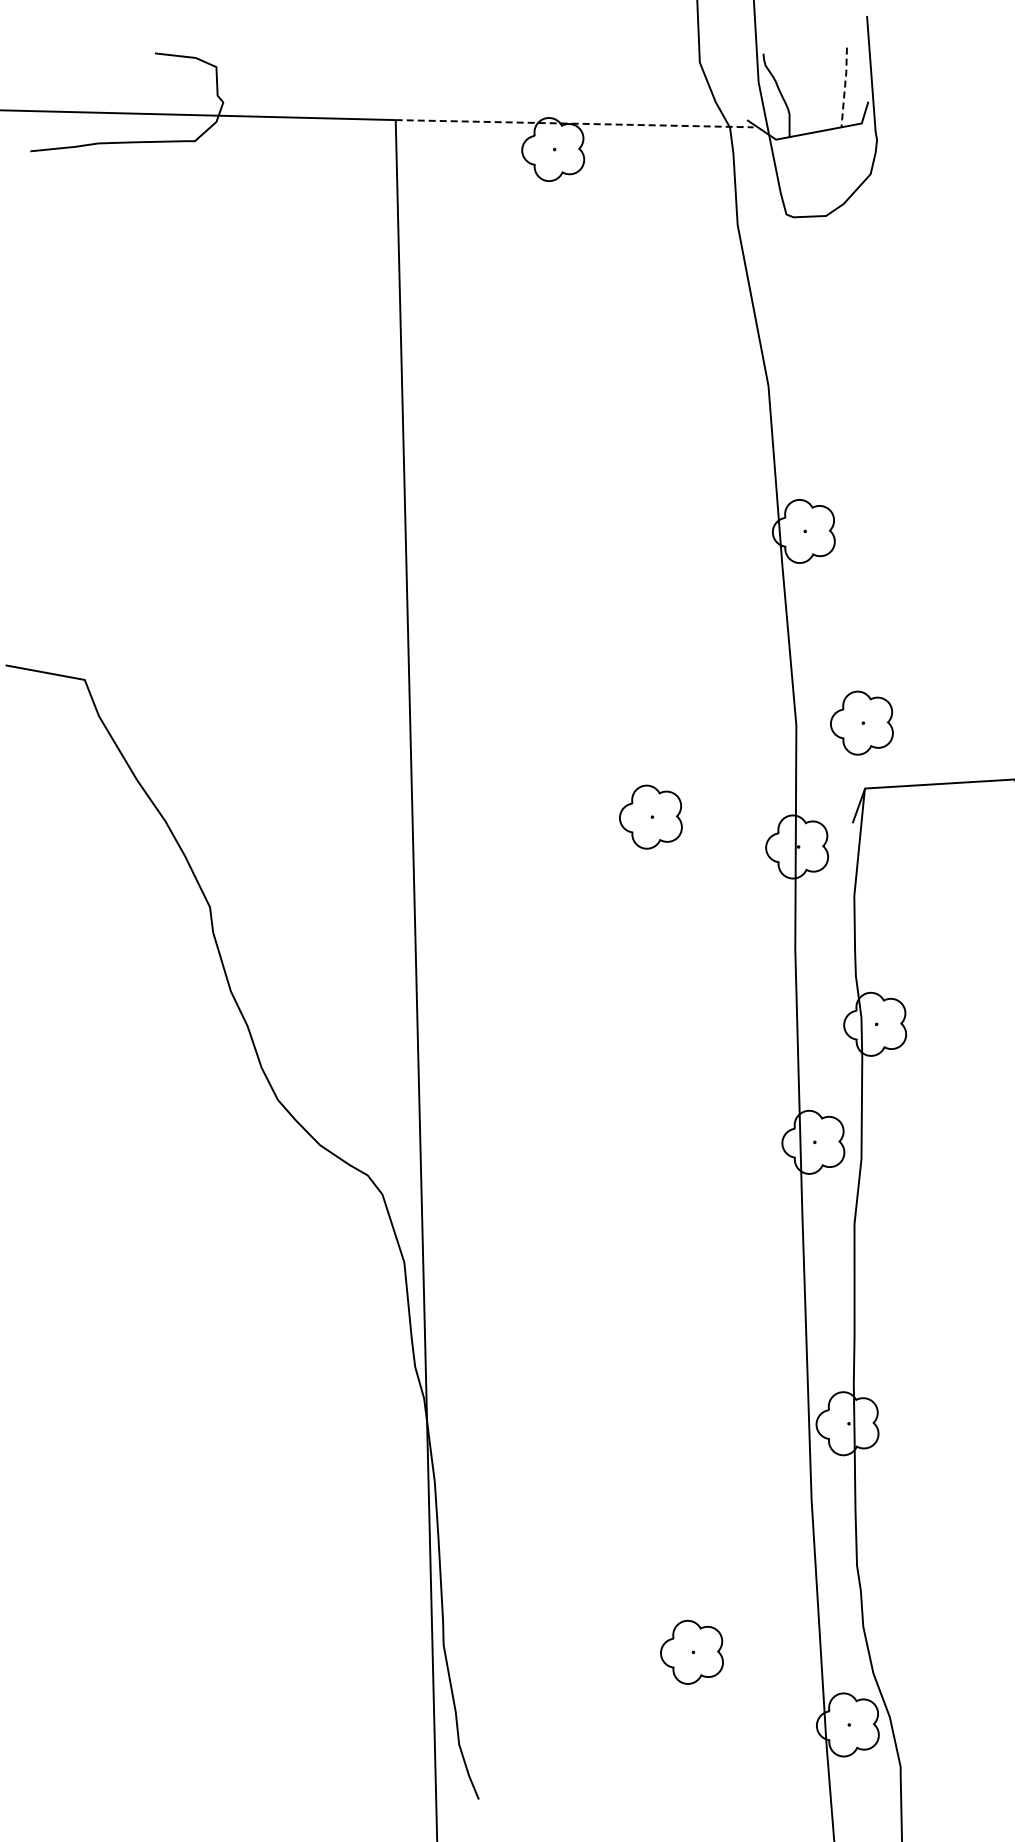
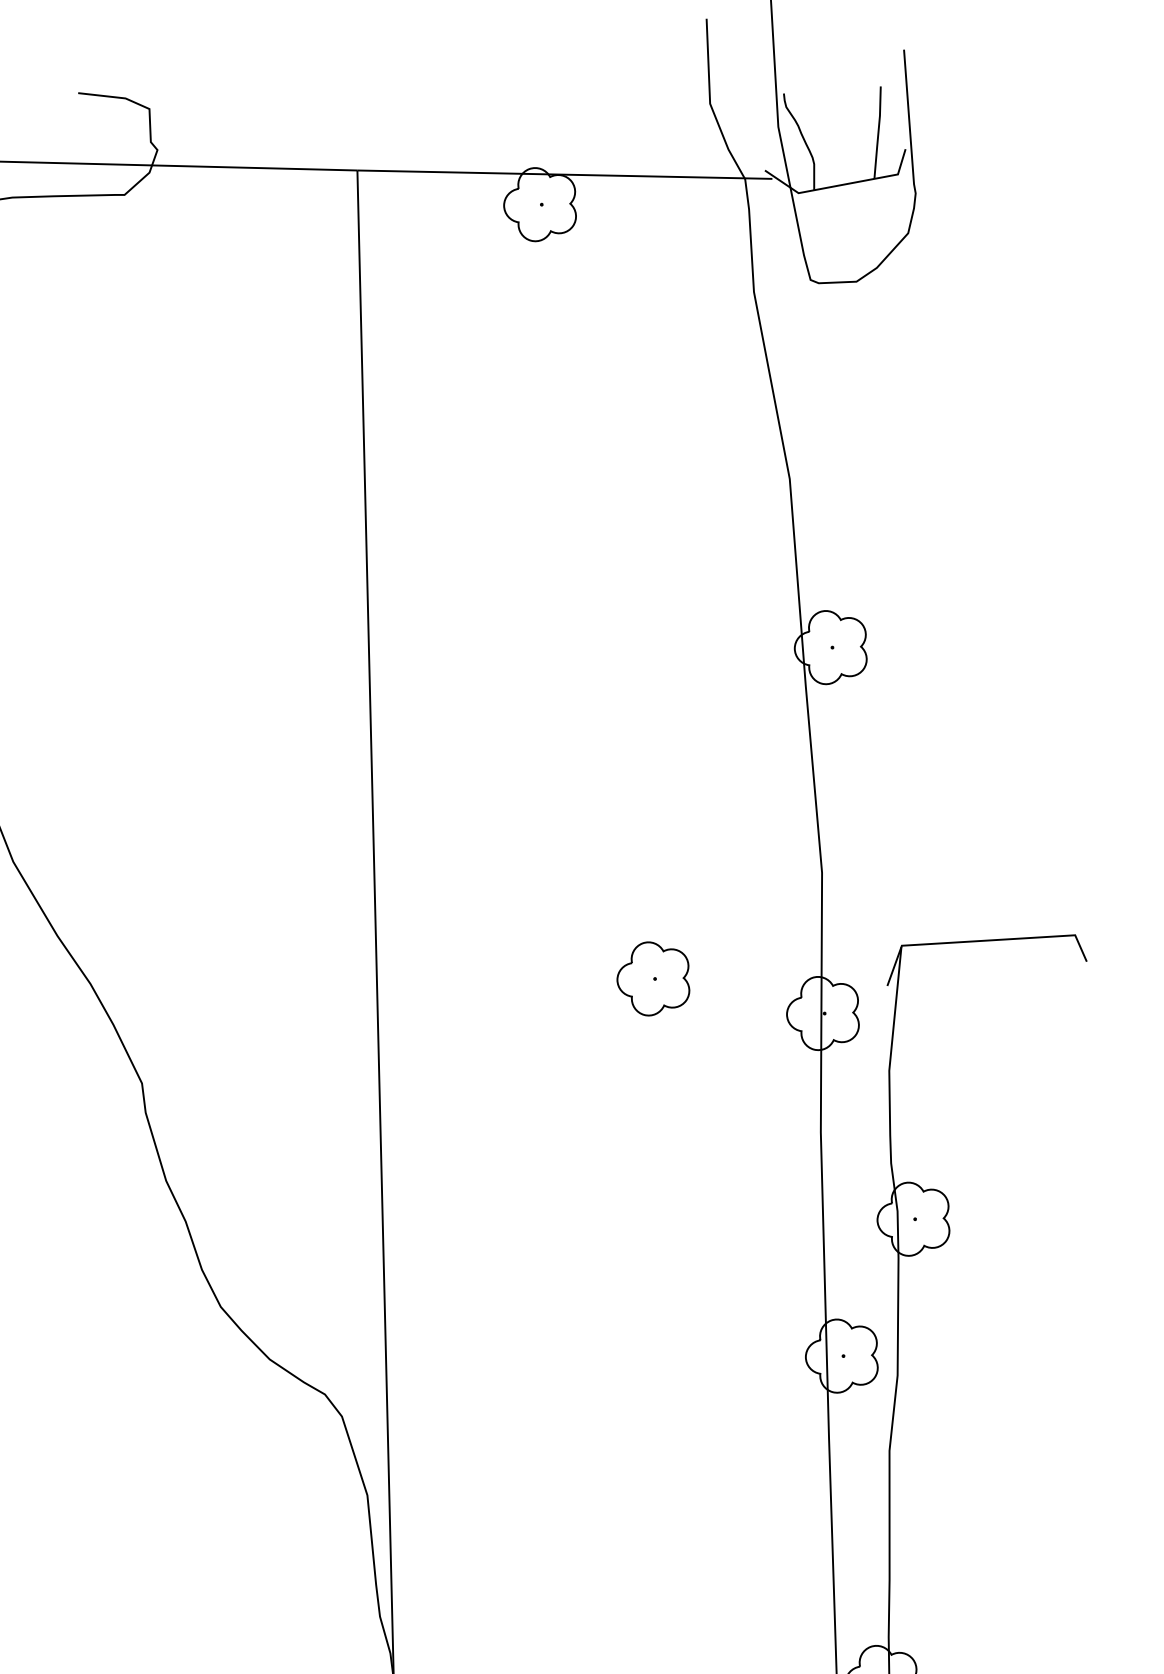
line: (844, 87) -> (877, 132), dashed -> solid
line: (574, 123) -> (564, 174), dashed -> solid
part: (861, 722) -> (897, 869), removed

